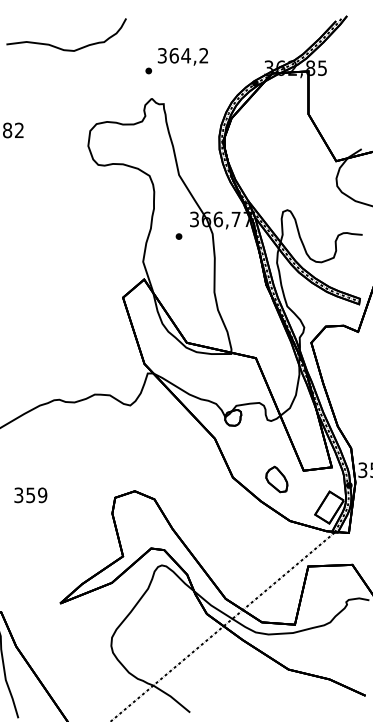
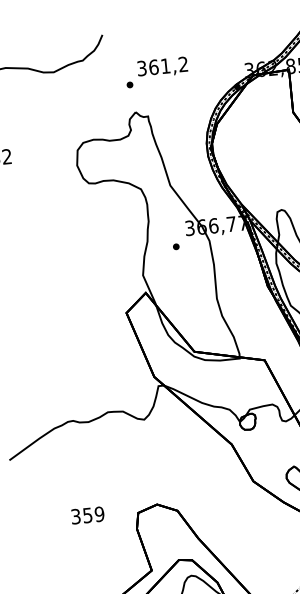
text: (185, 55) -> (165, 65), 364,2 -> 361,2
text: (30, 495) -> (87, 515), moved

